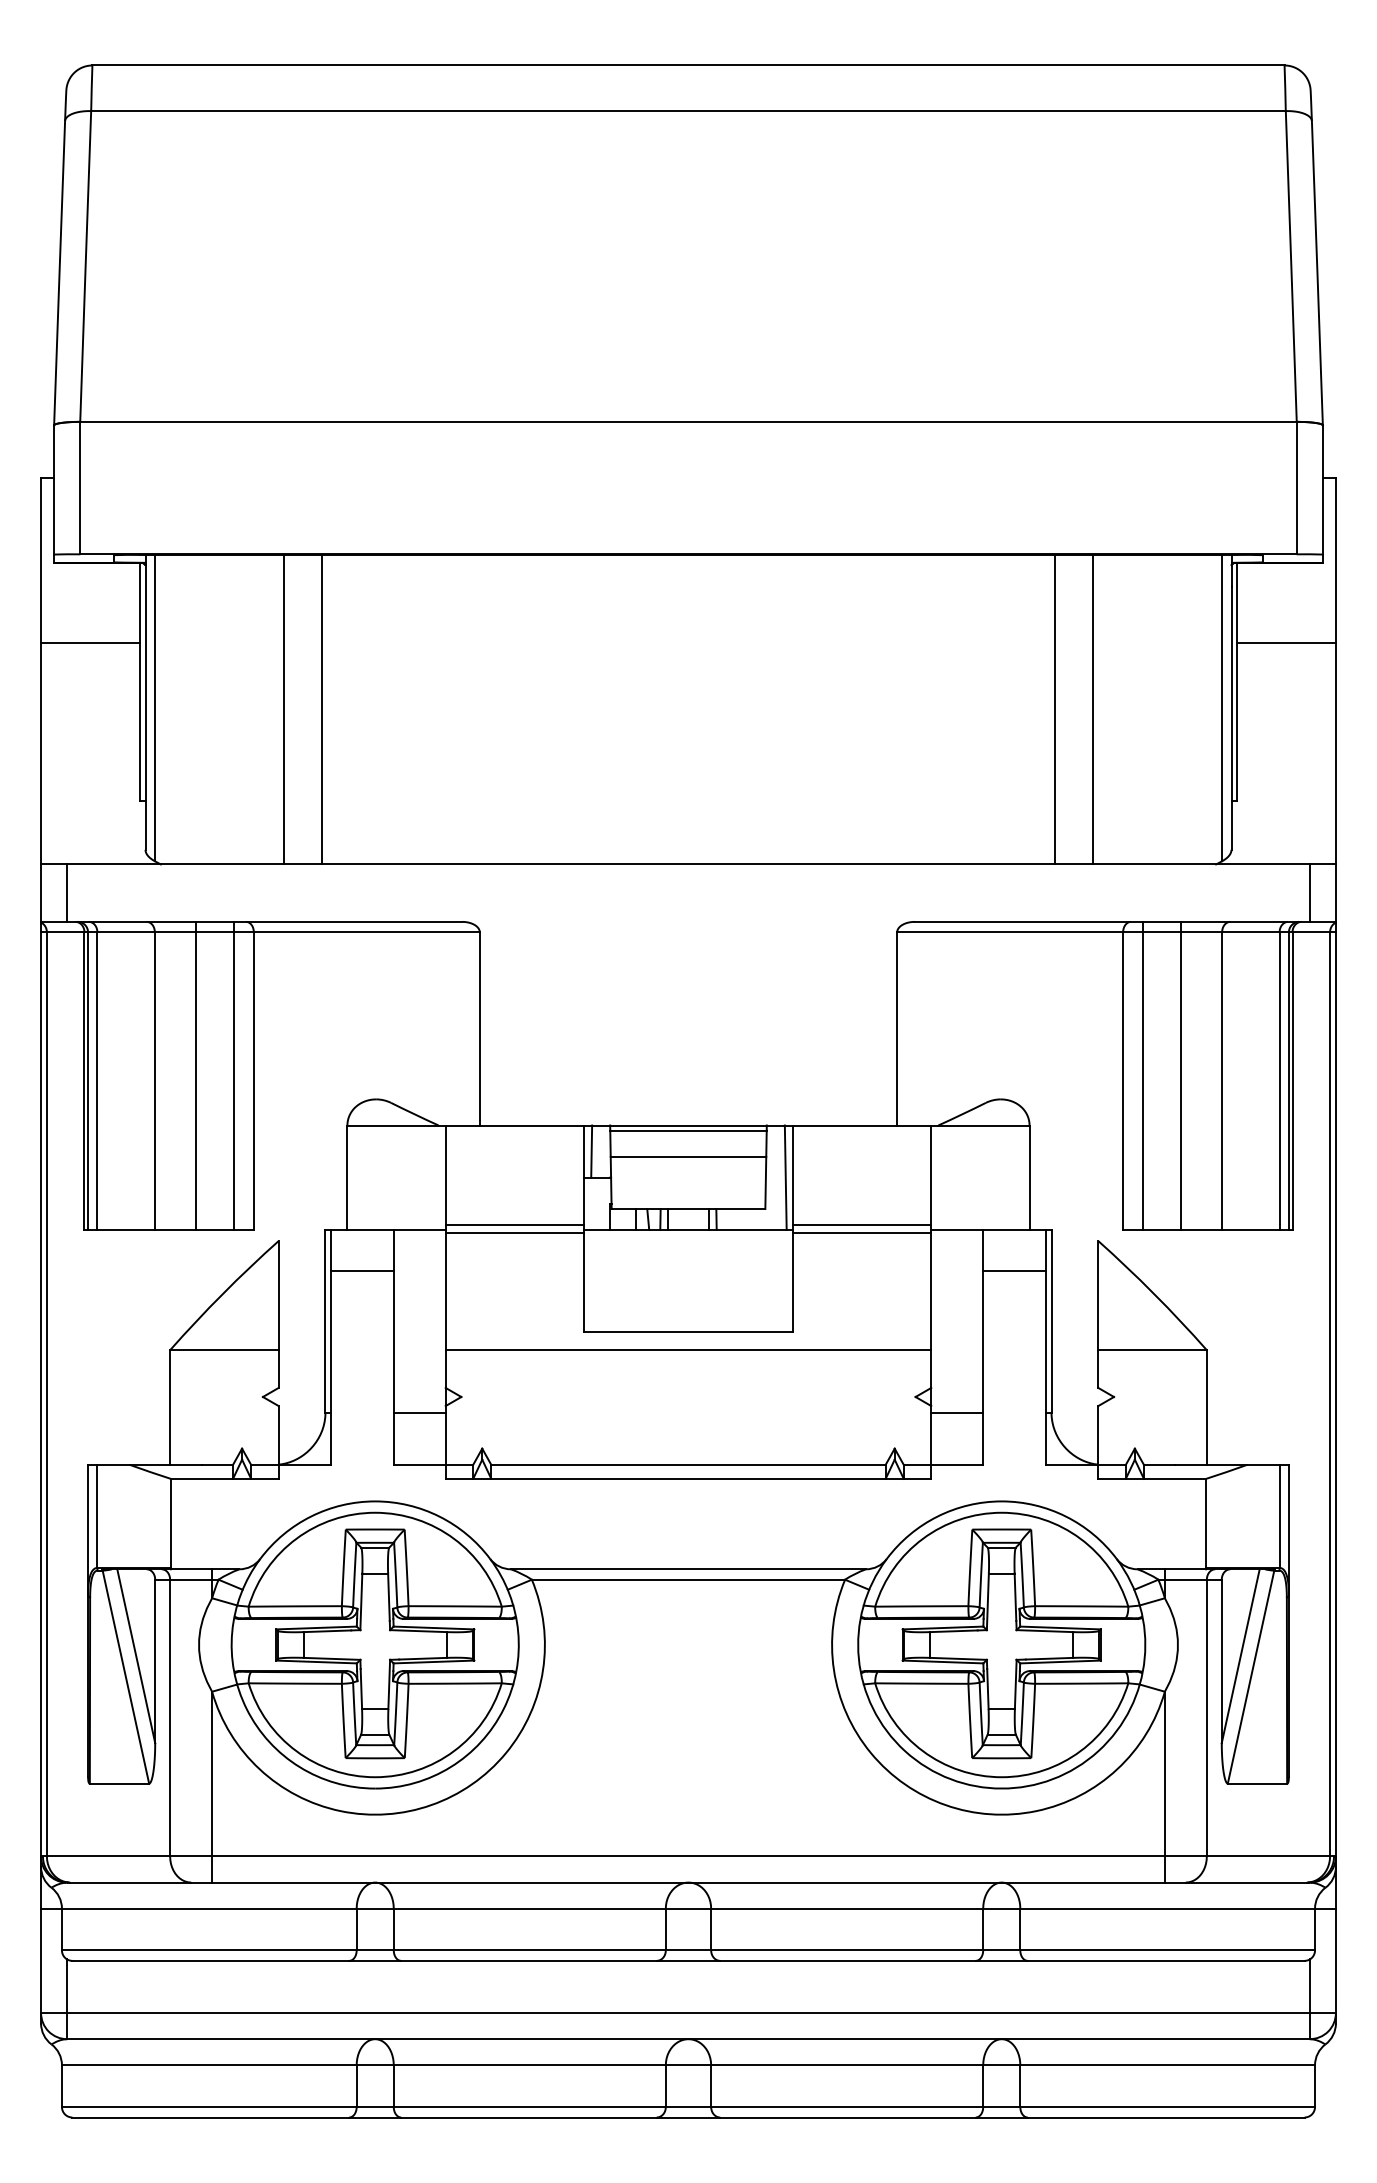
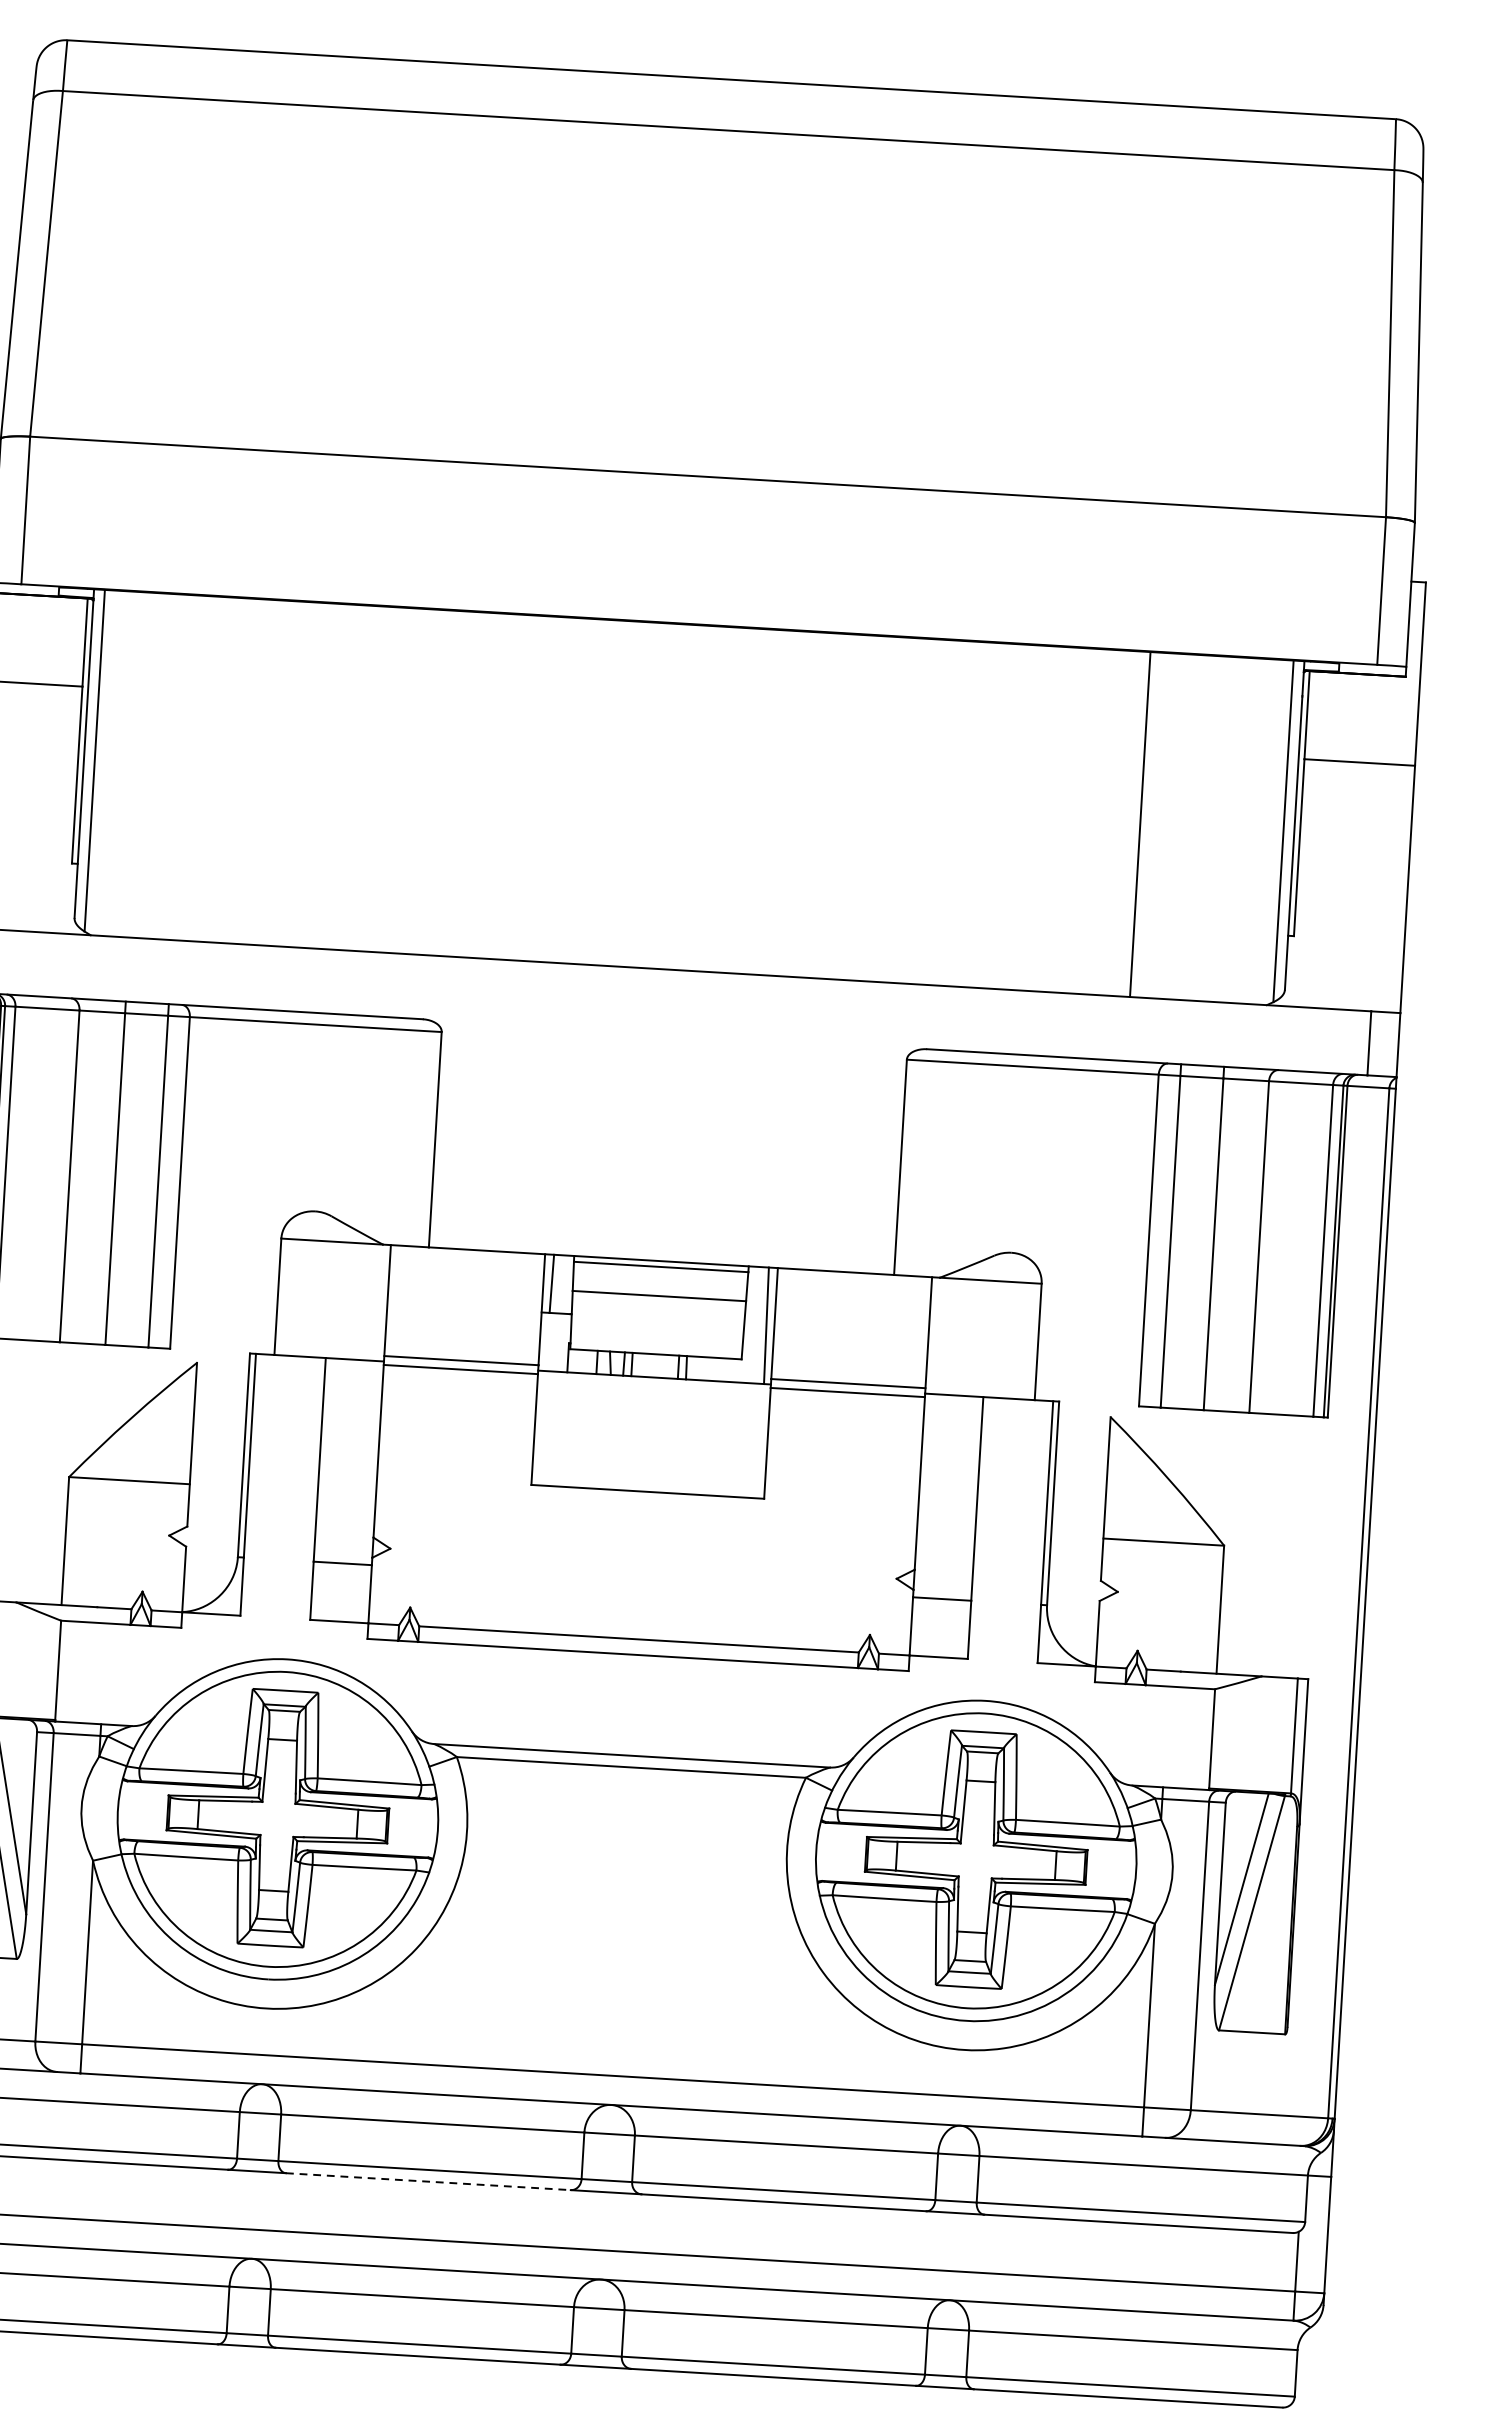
line: (283, 709) -> (237, 770), removed
line: (321, 709) -> (280, 773), removed
line: (1055, 709) -> (1098, 821), removed
line: (361, 1271) -> (287, 1402), removed
line: (1014, 1271) -> (1015, 1445), removed
line: (688, 1350) -> (646, 1511), removed
line: (528, 1960) -> (427, 2181), solid -> dashed

